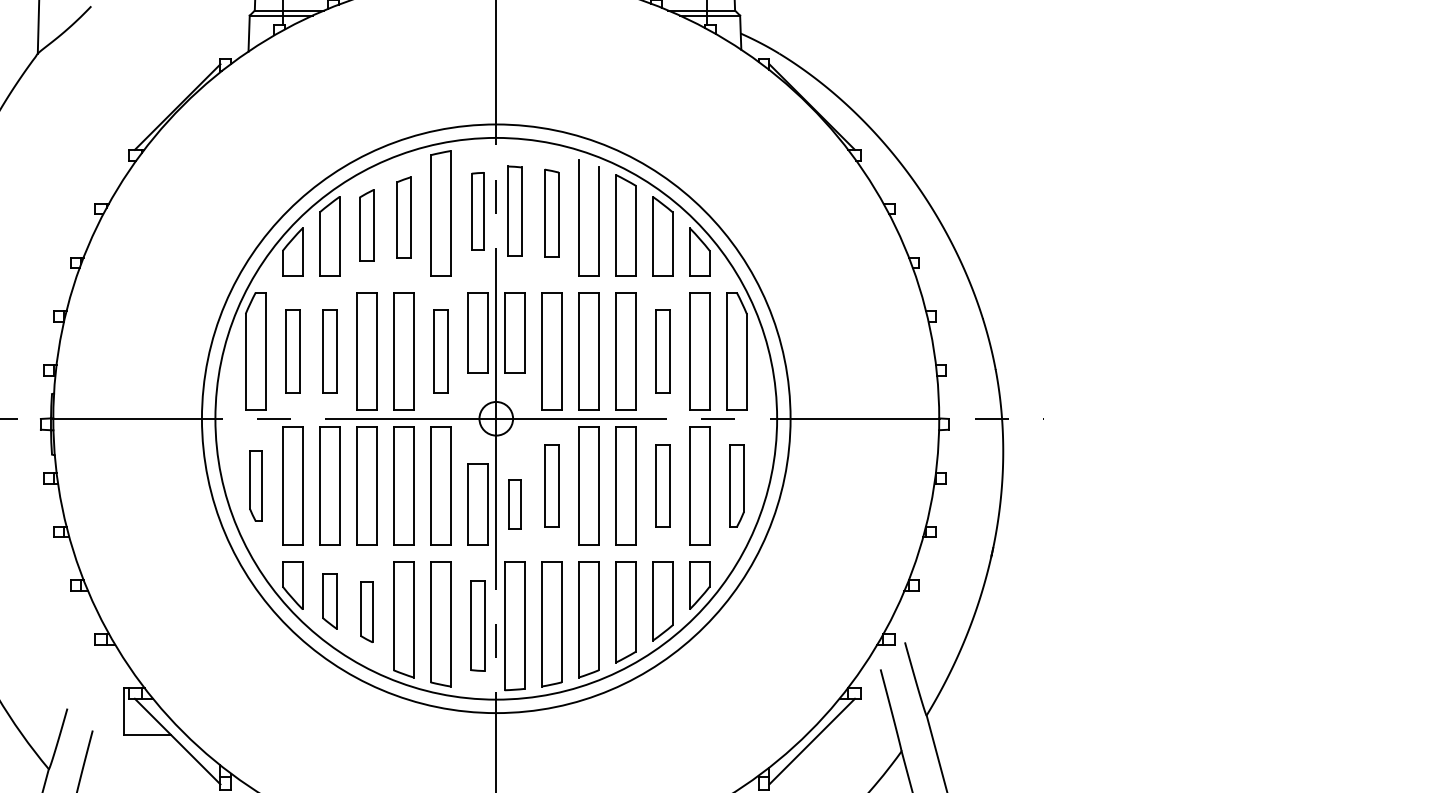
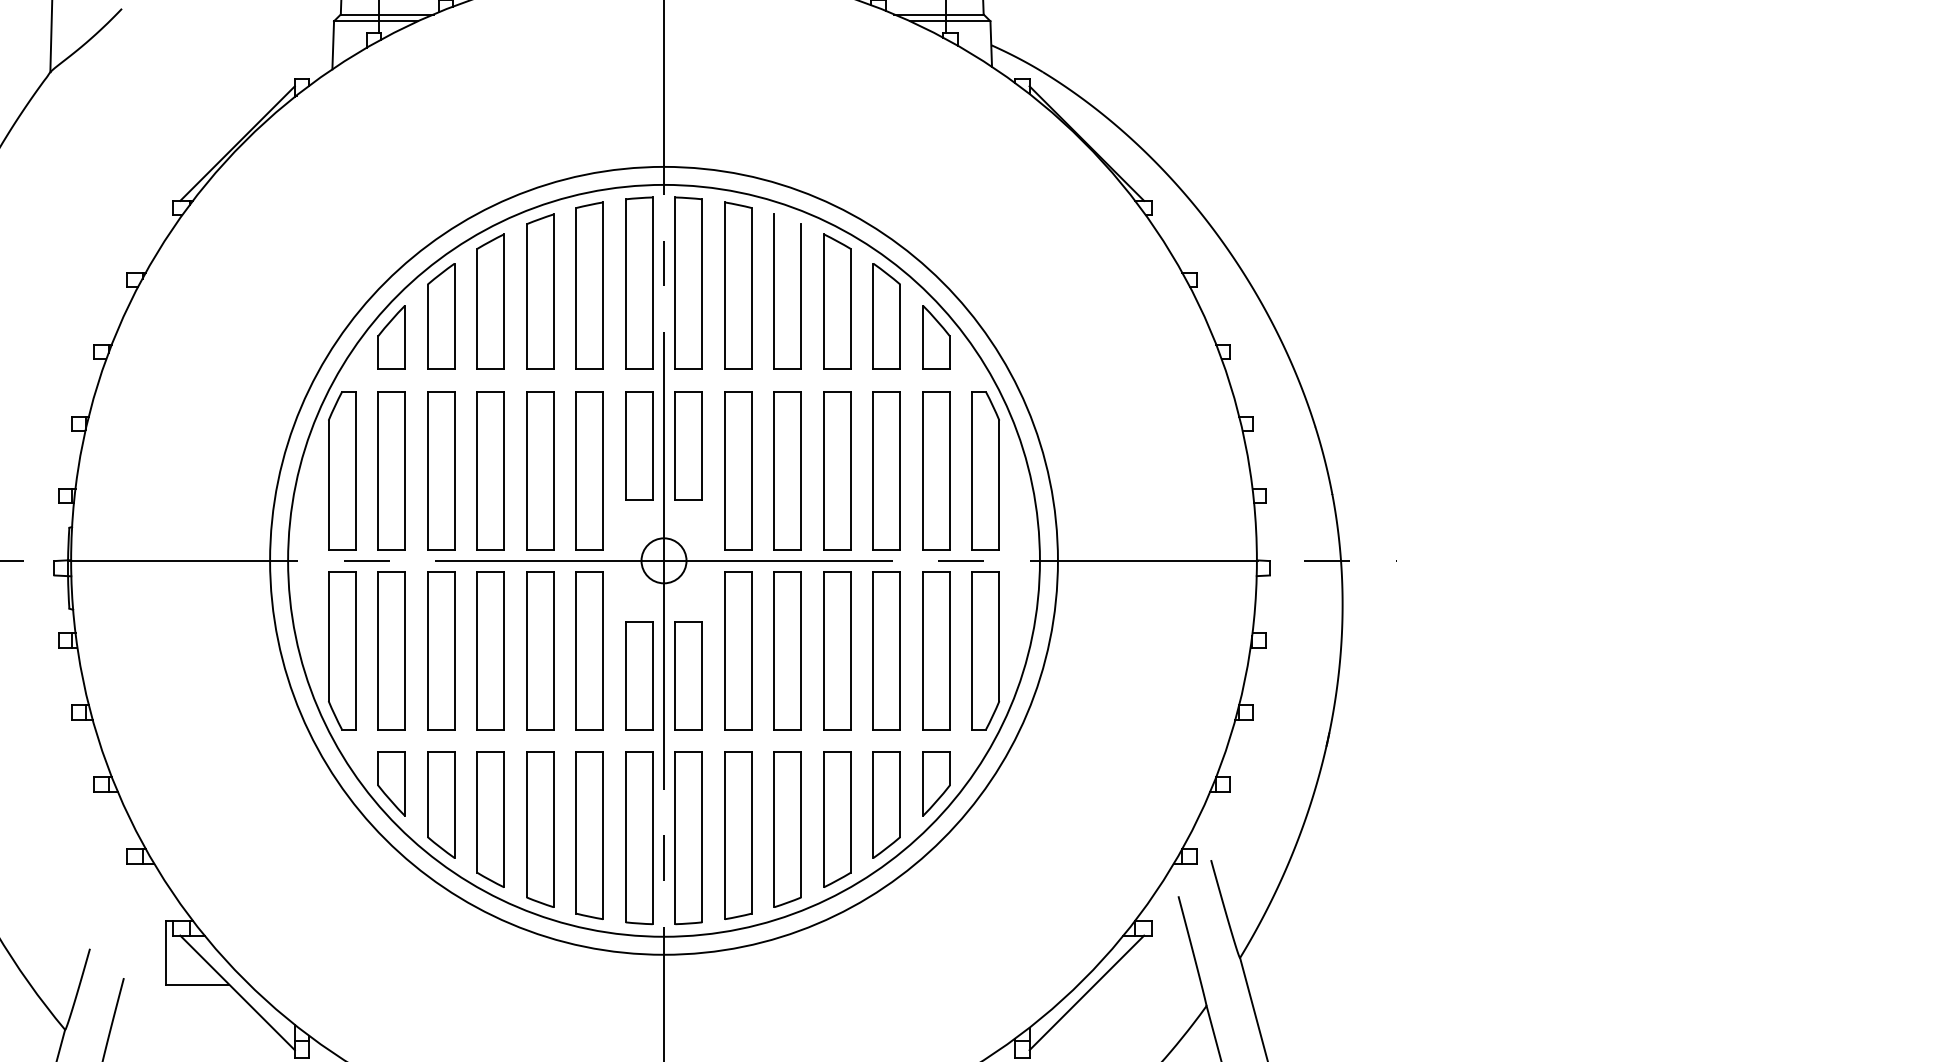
part: (477, 210) -> (639, 282), size x1.67
part: (514, 210) -> (688, 282), size x1.43
part: (551, 213) -> (738, 285), size x1.43
part: (403, 217) -> (540, 291), size x1.43
part: (366, 225) -> (490, 301), size x1.43
part: (292, 351) -> (391, 470), size x1.43
part: (330, 351) -> (441, 470), size x1.43
part: (440, 351) -> (589, 470), size x1.43
part: (662, 351) -> (886, 470), size x1.43
part: (256, 485) -> (342, 650), size x1.67
part: (551, 485) -> (738, 650), size x1.43
part: (662, 485) -> (886, 650), size x1.43
part: (736, 485) -> (985, 650), size x1.43
part: (514, 504) -> (688, 675), size x1.67
part: (330, 600) -> (441, 804), size x1.43
part: (366, 612) -> (490, 819), size x1.67
part: (477, 626) -> (639, 838), size x1.43

